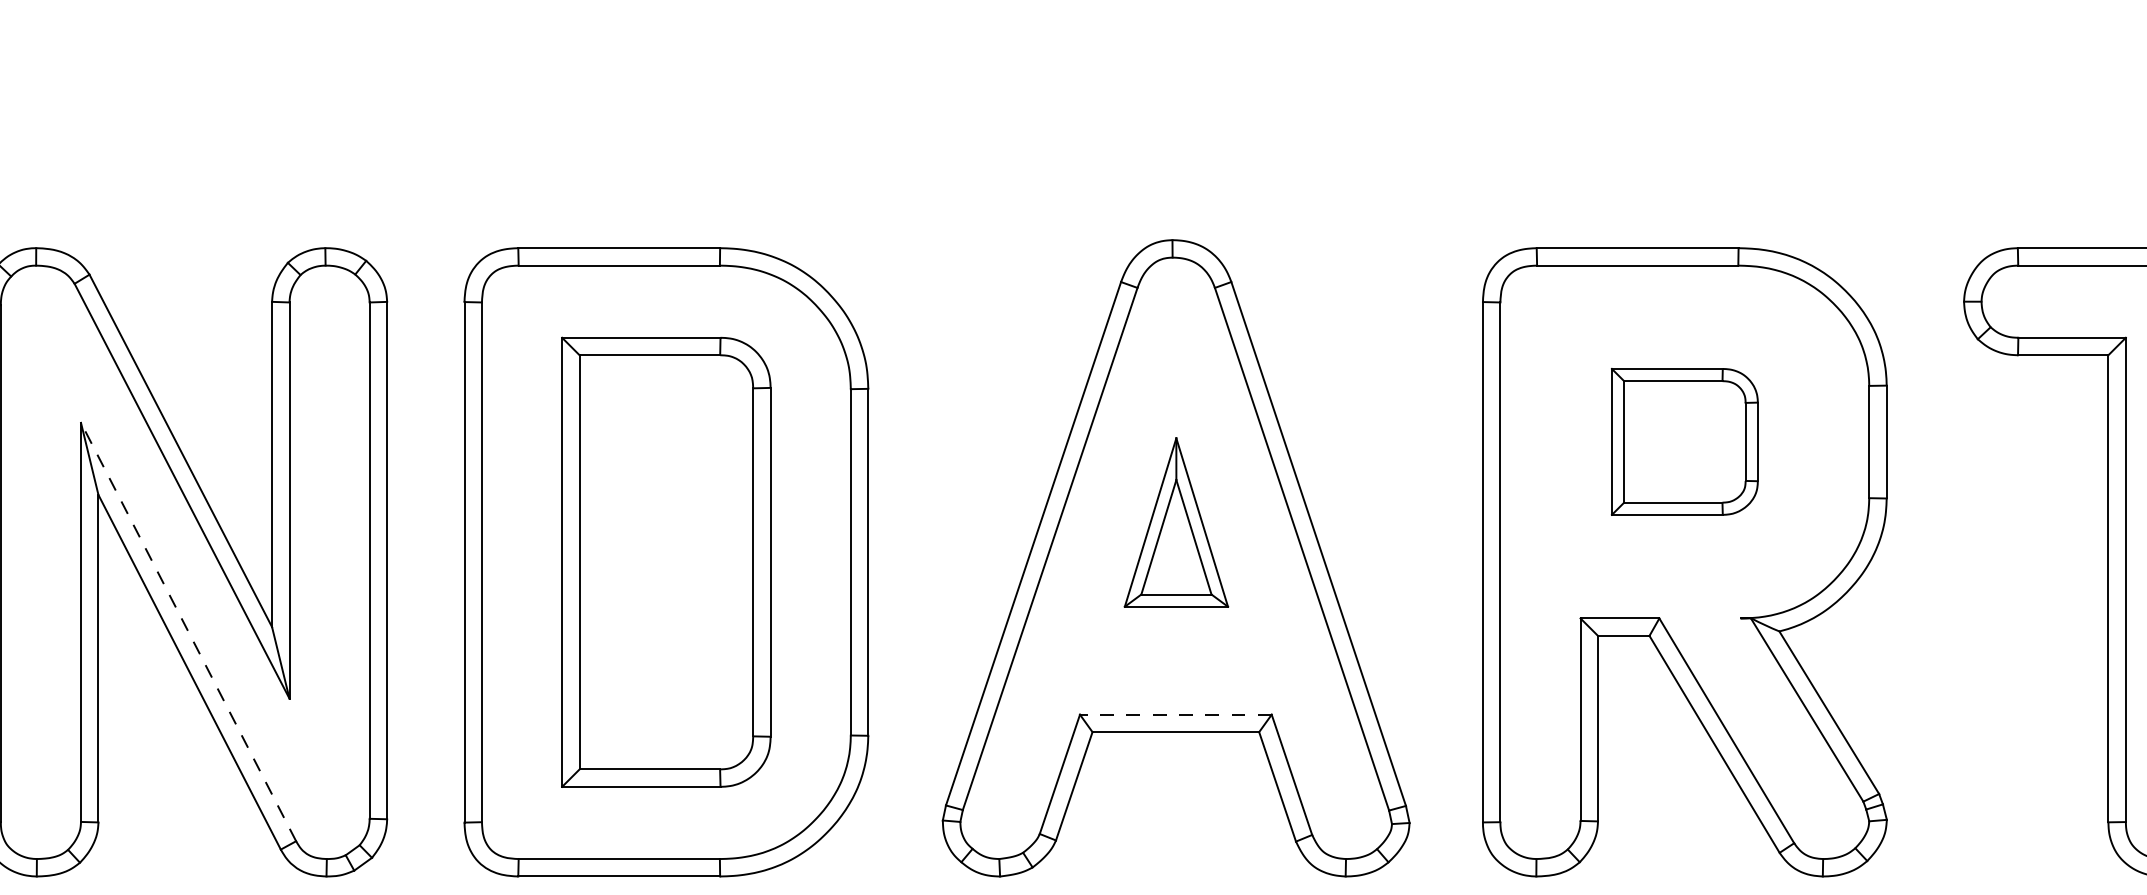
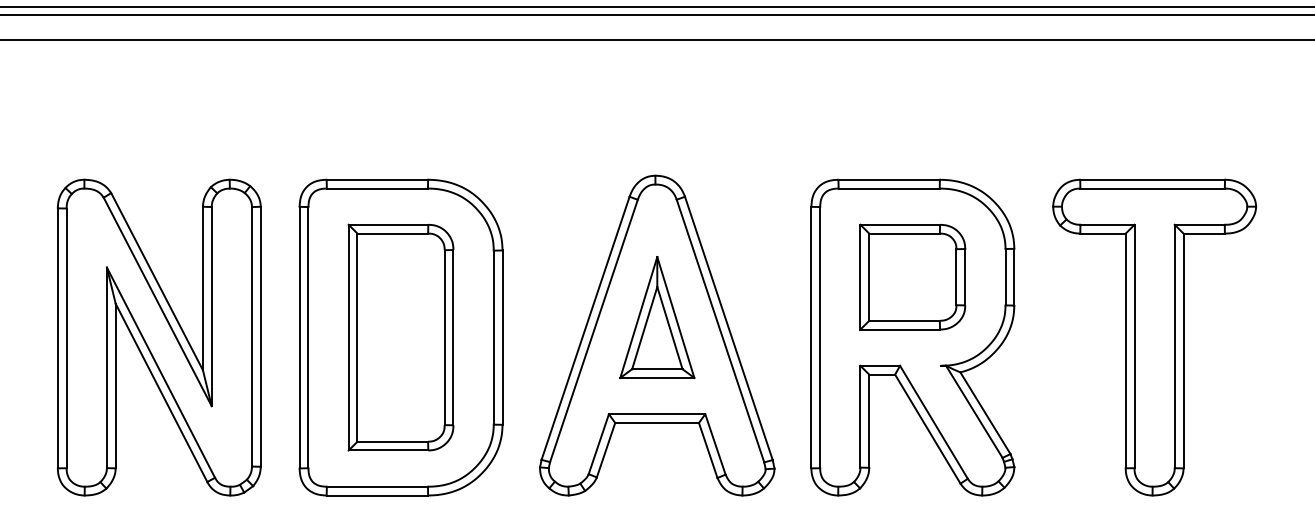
part: (1684, 440) -> (912, 276), size x1.43
part: (1176, 522) -> (657, 317), size x1.43
line: (187, 631) -> (160, 372), dashed -> solid
line: (1174, 715) -> (656, 414), dashed -> solid

